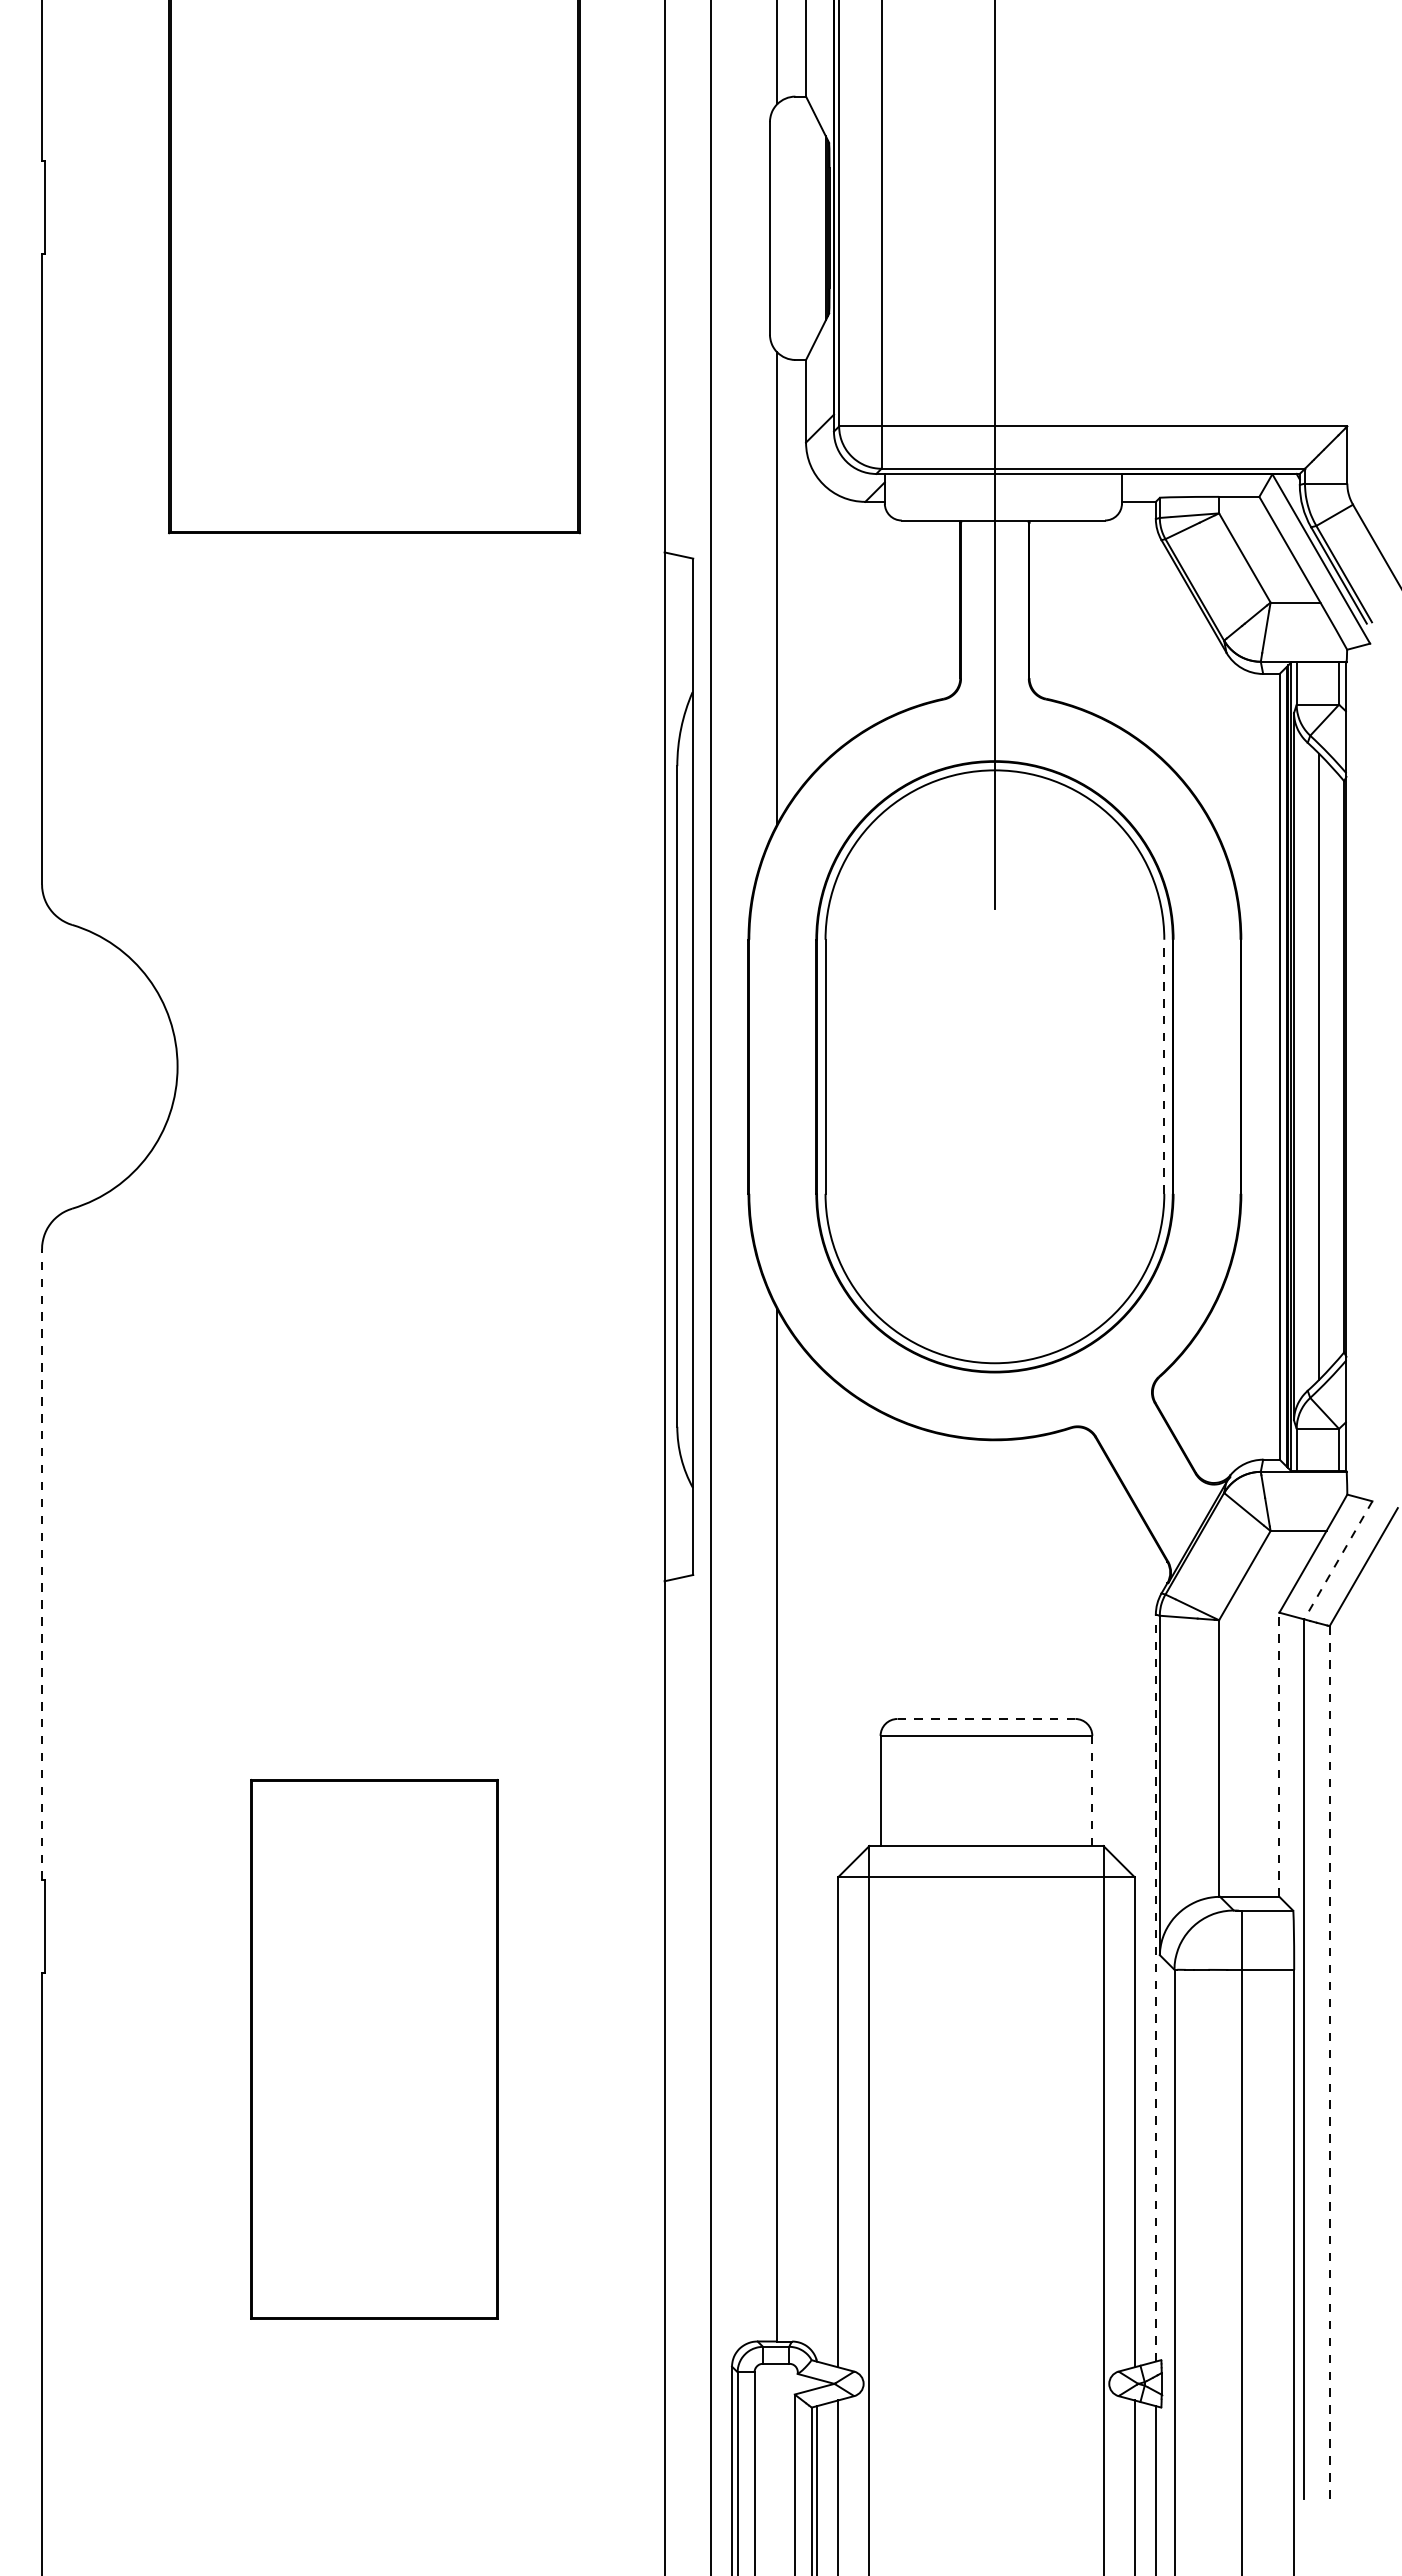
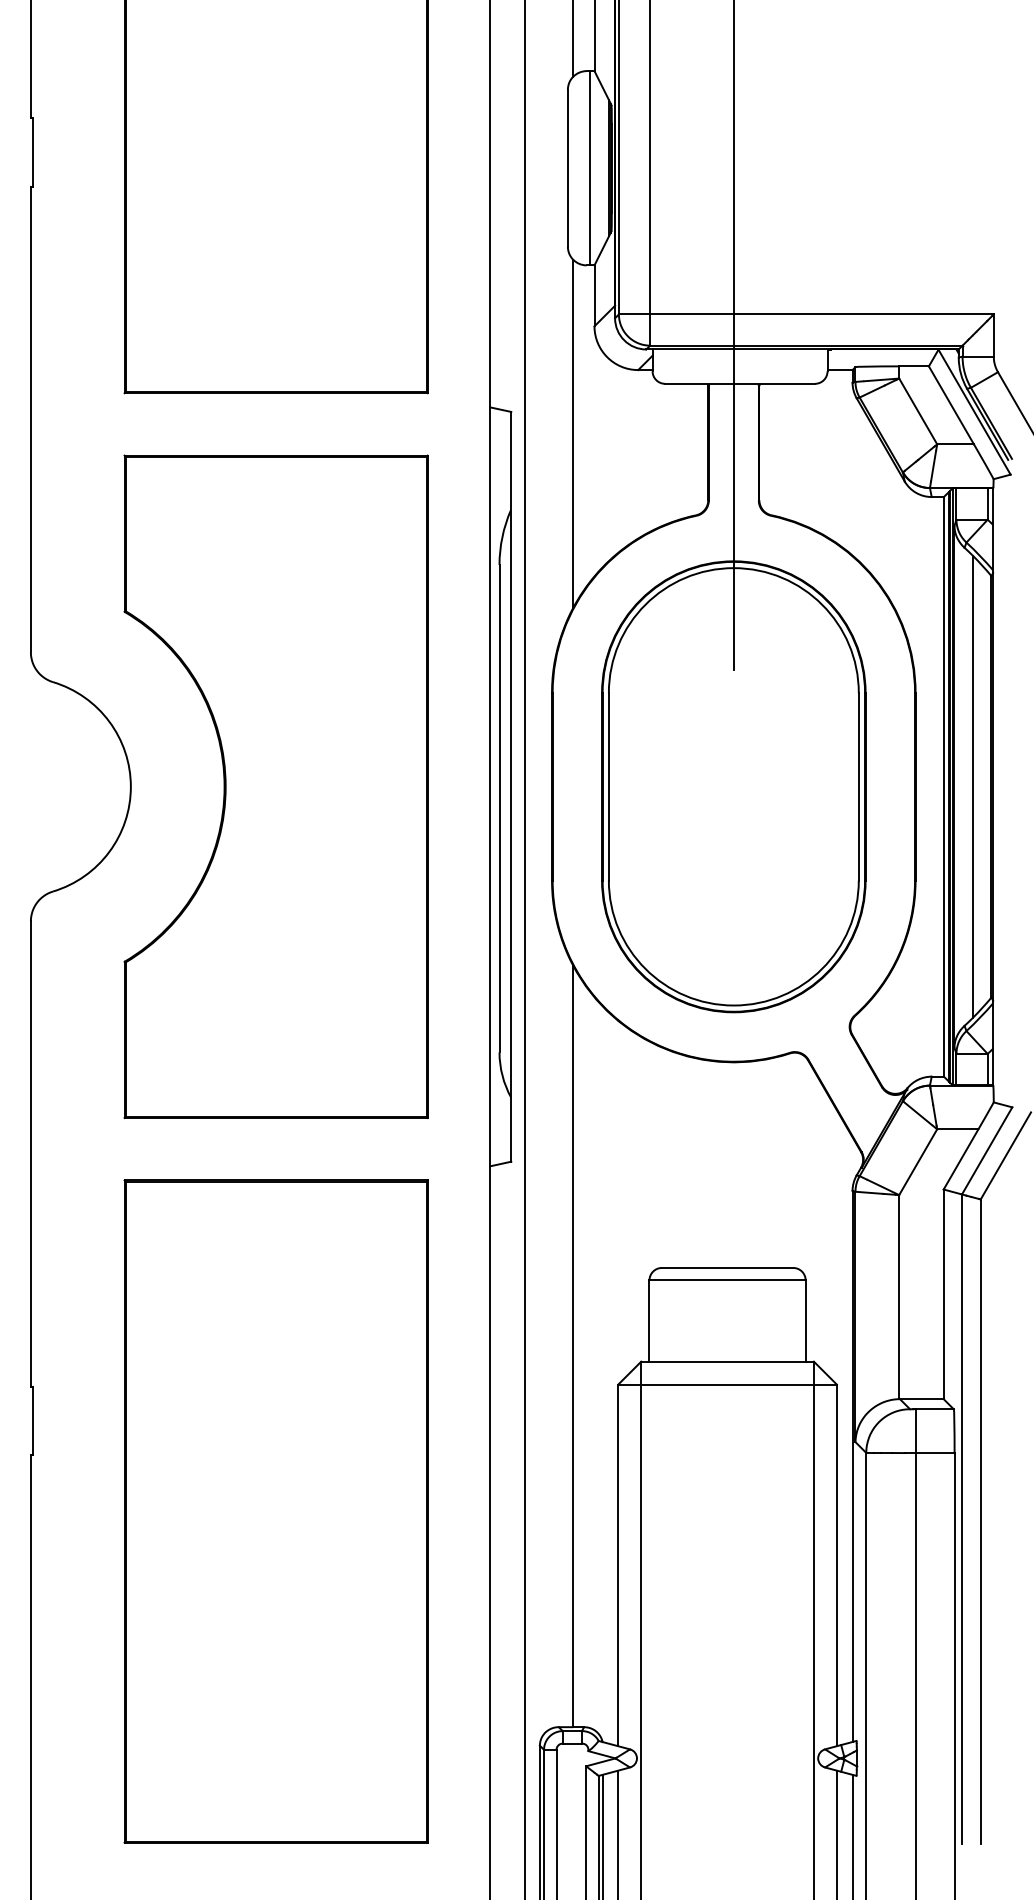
line: (800, 228) -> (590, 168), added
part: (374, 1066) -> (276, 786), added
line: (1164, 1066) -> (858, 786), dashed -> solid
line: (1338, 1560) -> (987, 1151), dashed -> solid
line: (42, 1564) -> (31, 1153), dashed -> solid
line: (986, 1718) -> (727, 1267), dashed -> solid
line: (1279, 1754) -> (943, 1294), dashed -> solid
line: (1092, 1791) -> (805, 1321), dashed -> solid
line: (1155, 1988) -> (852, 1466), dashed -> solid
part: (374, 2049) -> (276, 1511), size x1.67
line: (1329, 2062) -> (980, 1521), dashed -> solid

